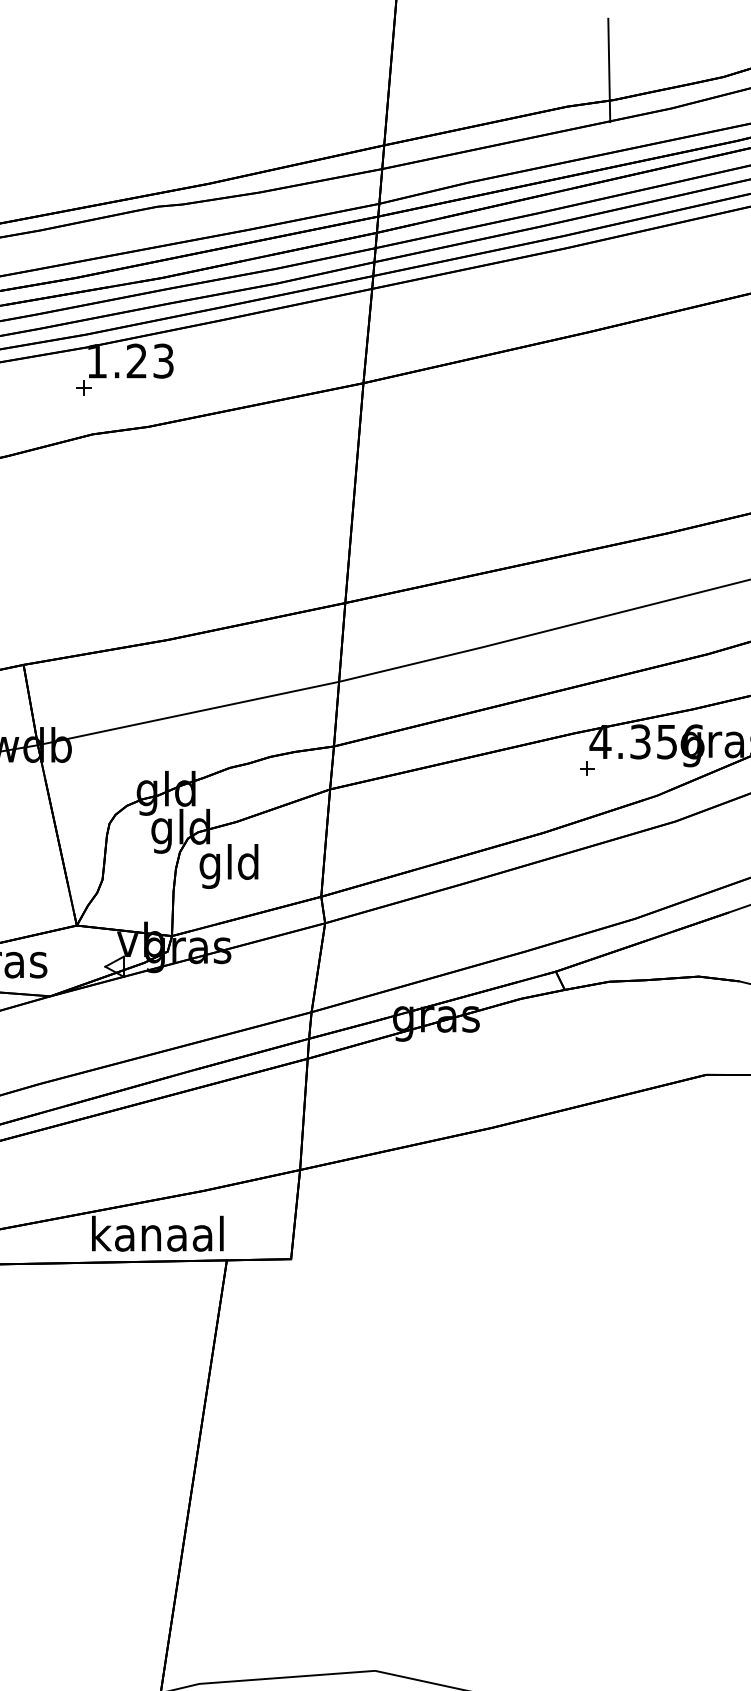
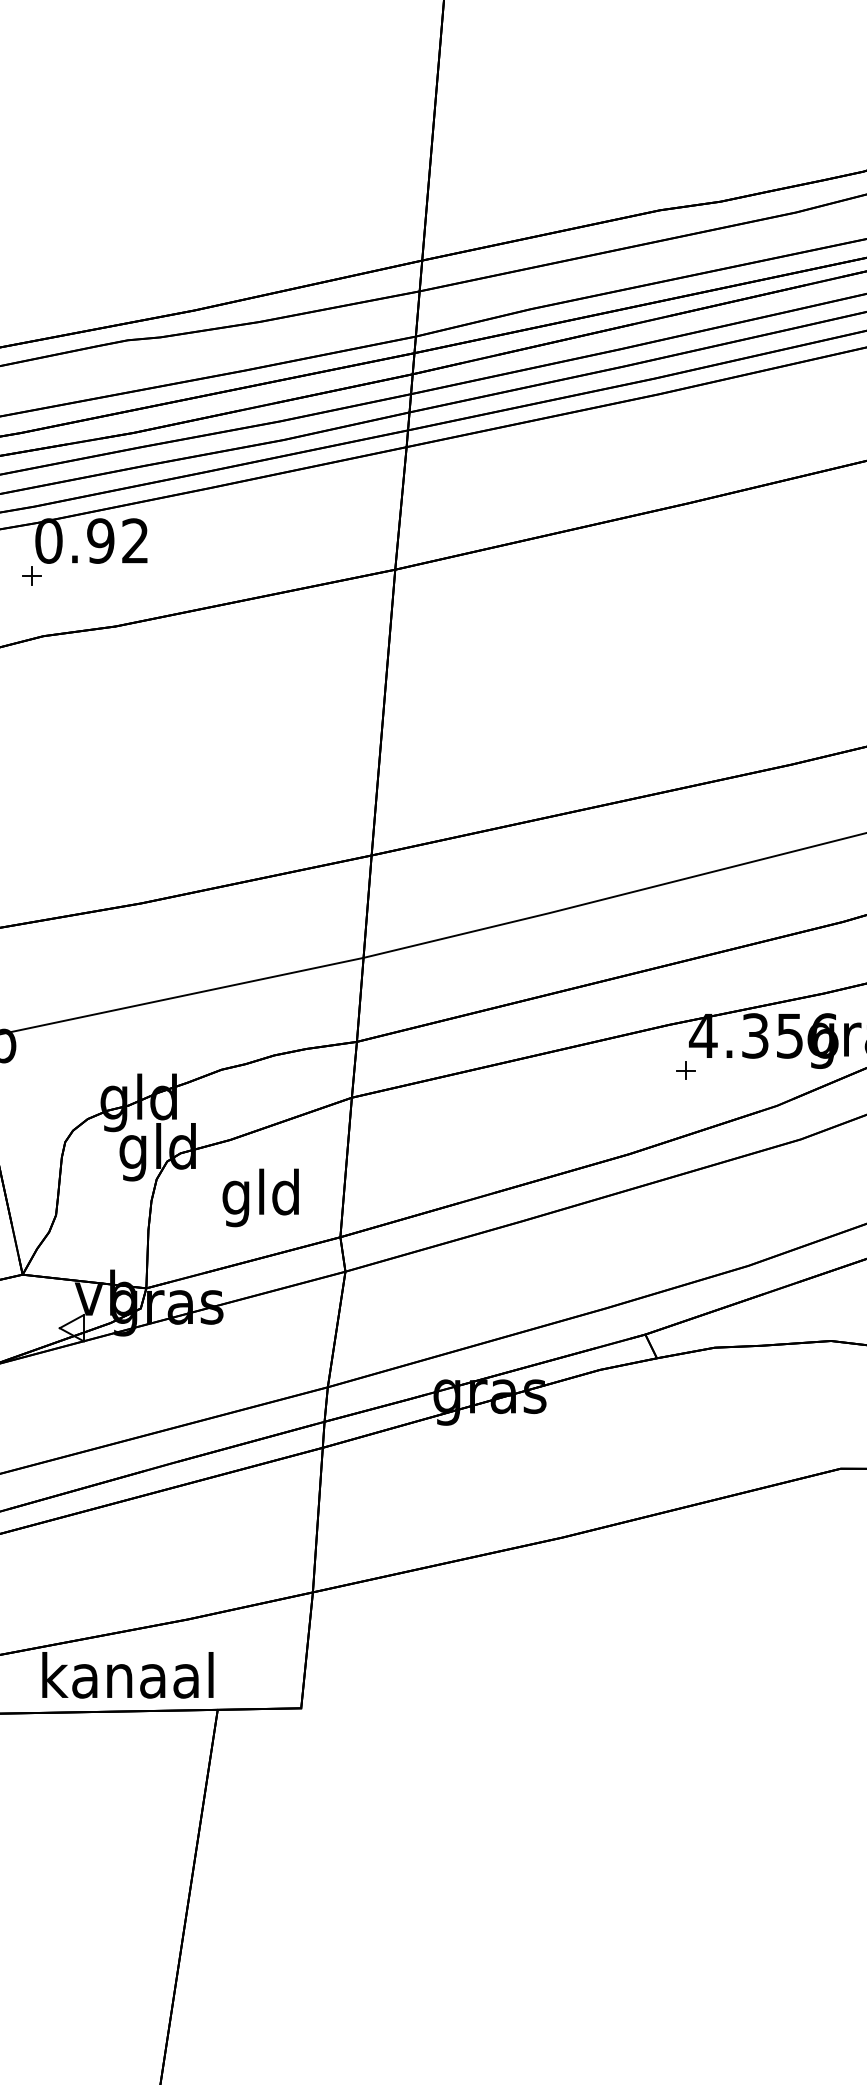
line: (609, 70) -> (715, 163), removed
text: (129, 360) -> (91, 540), 1.23 -> 0.92
text: (228, 866) -> (260, 1197), moved

